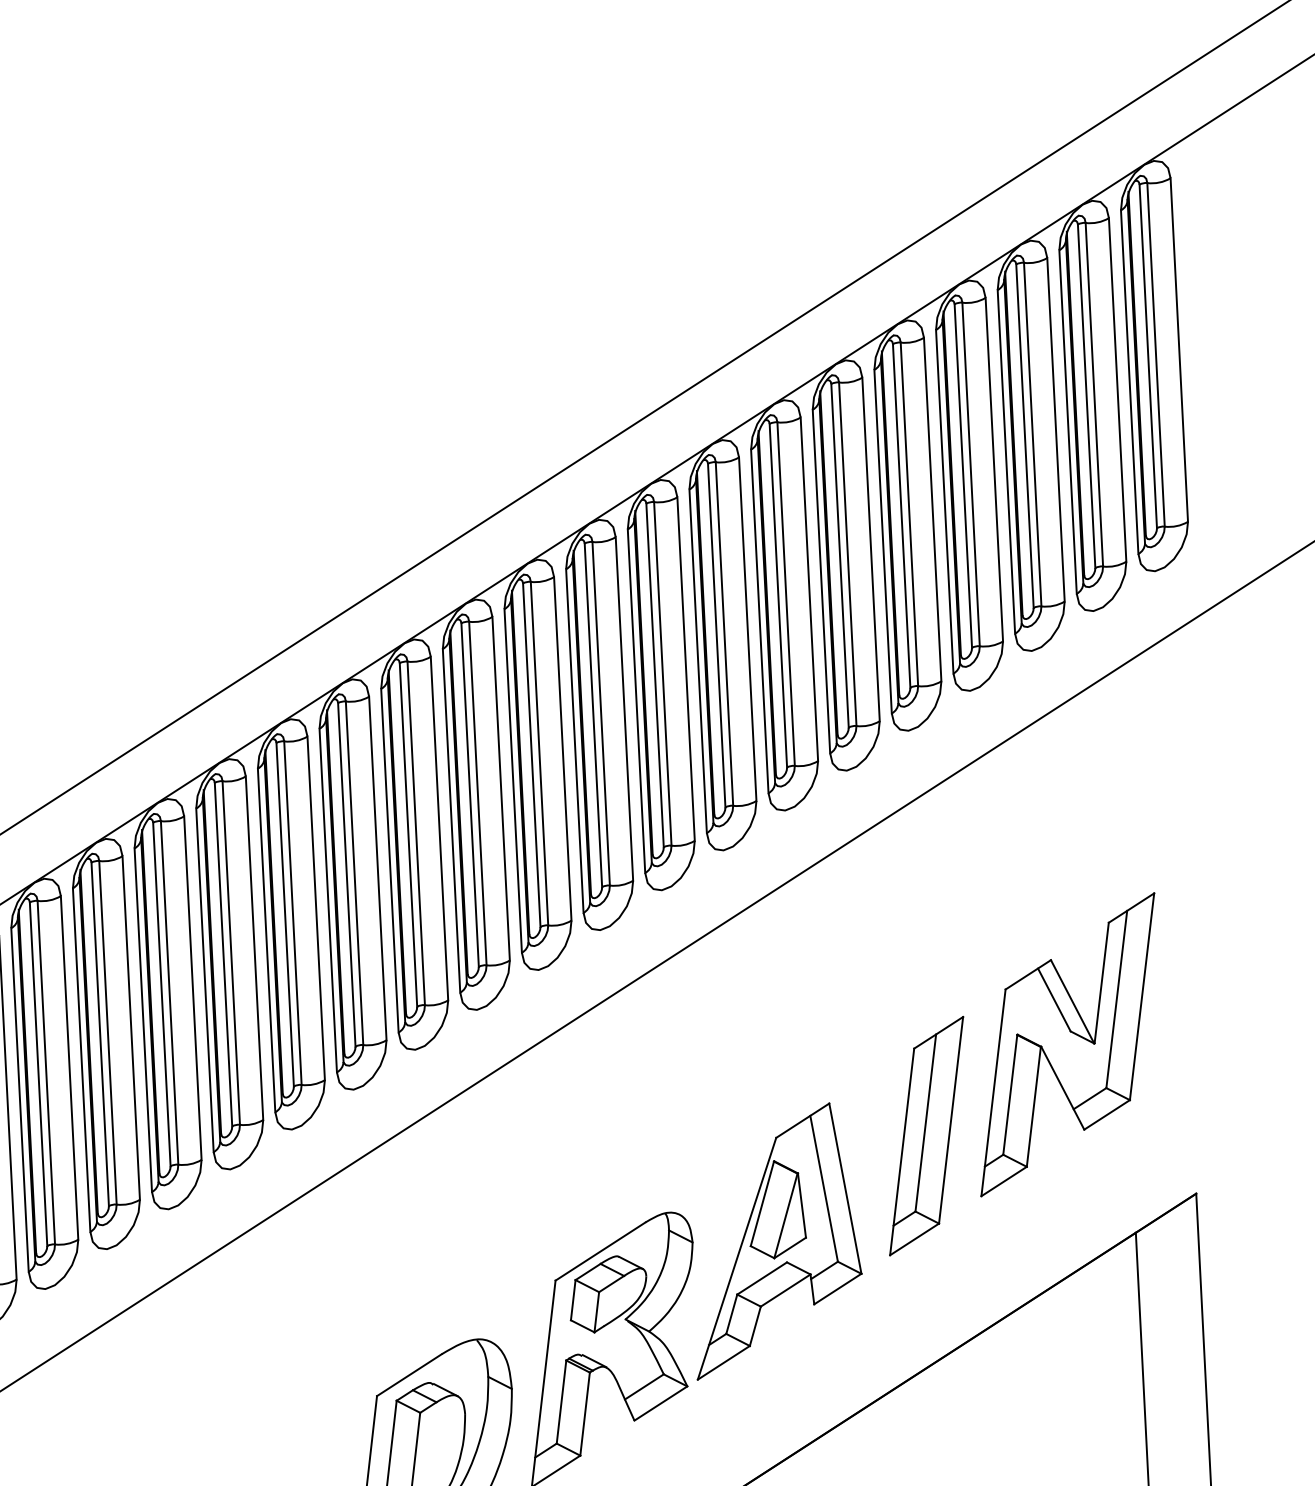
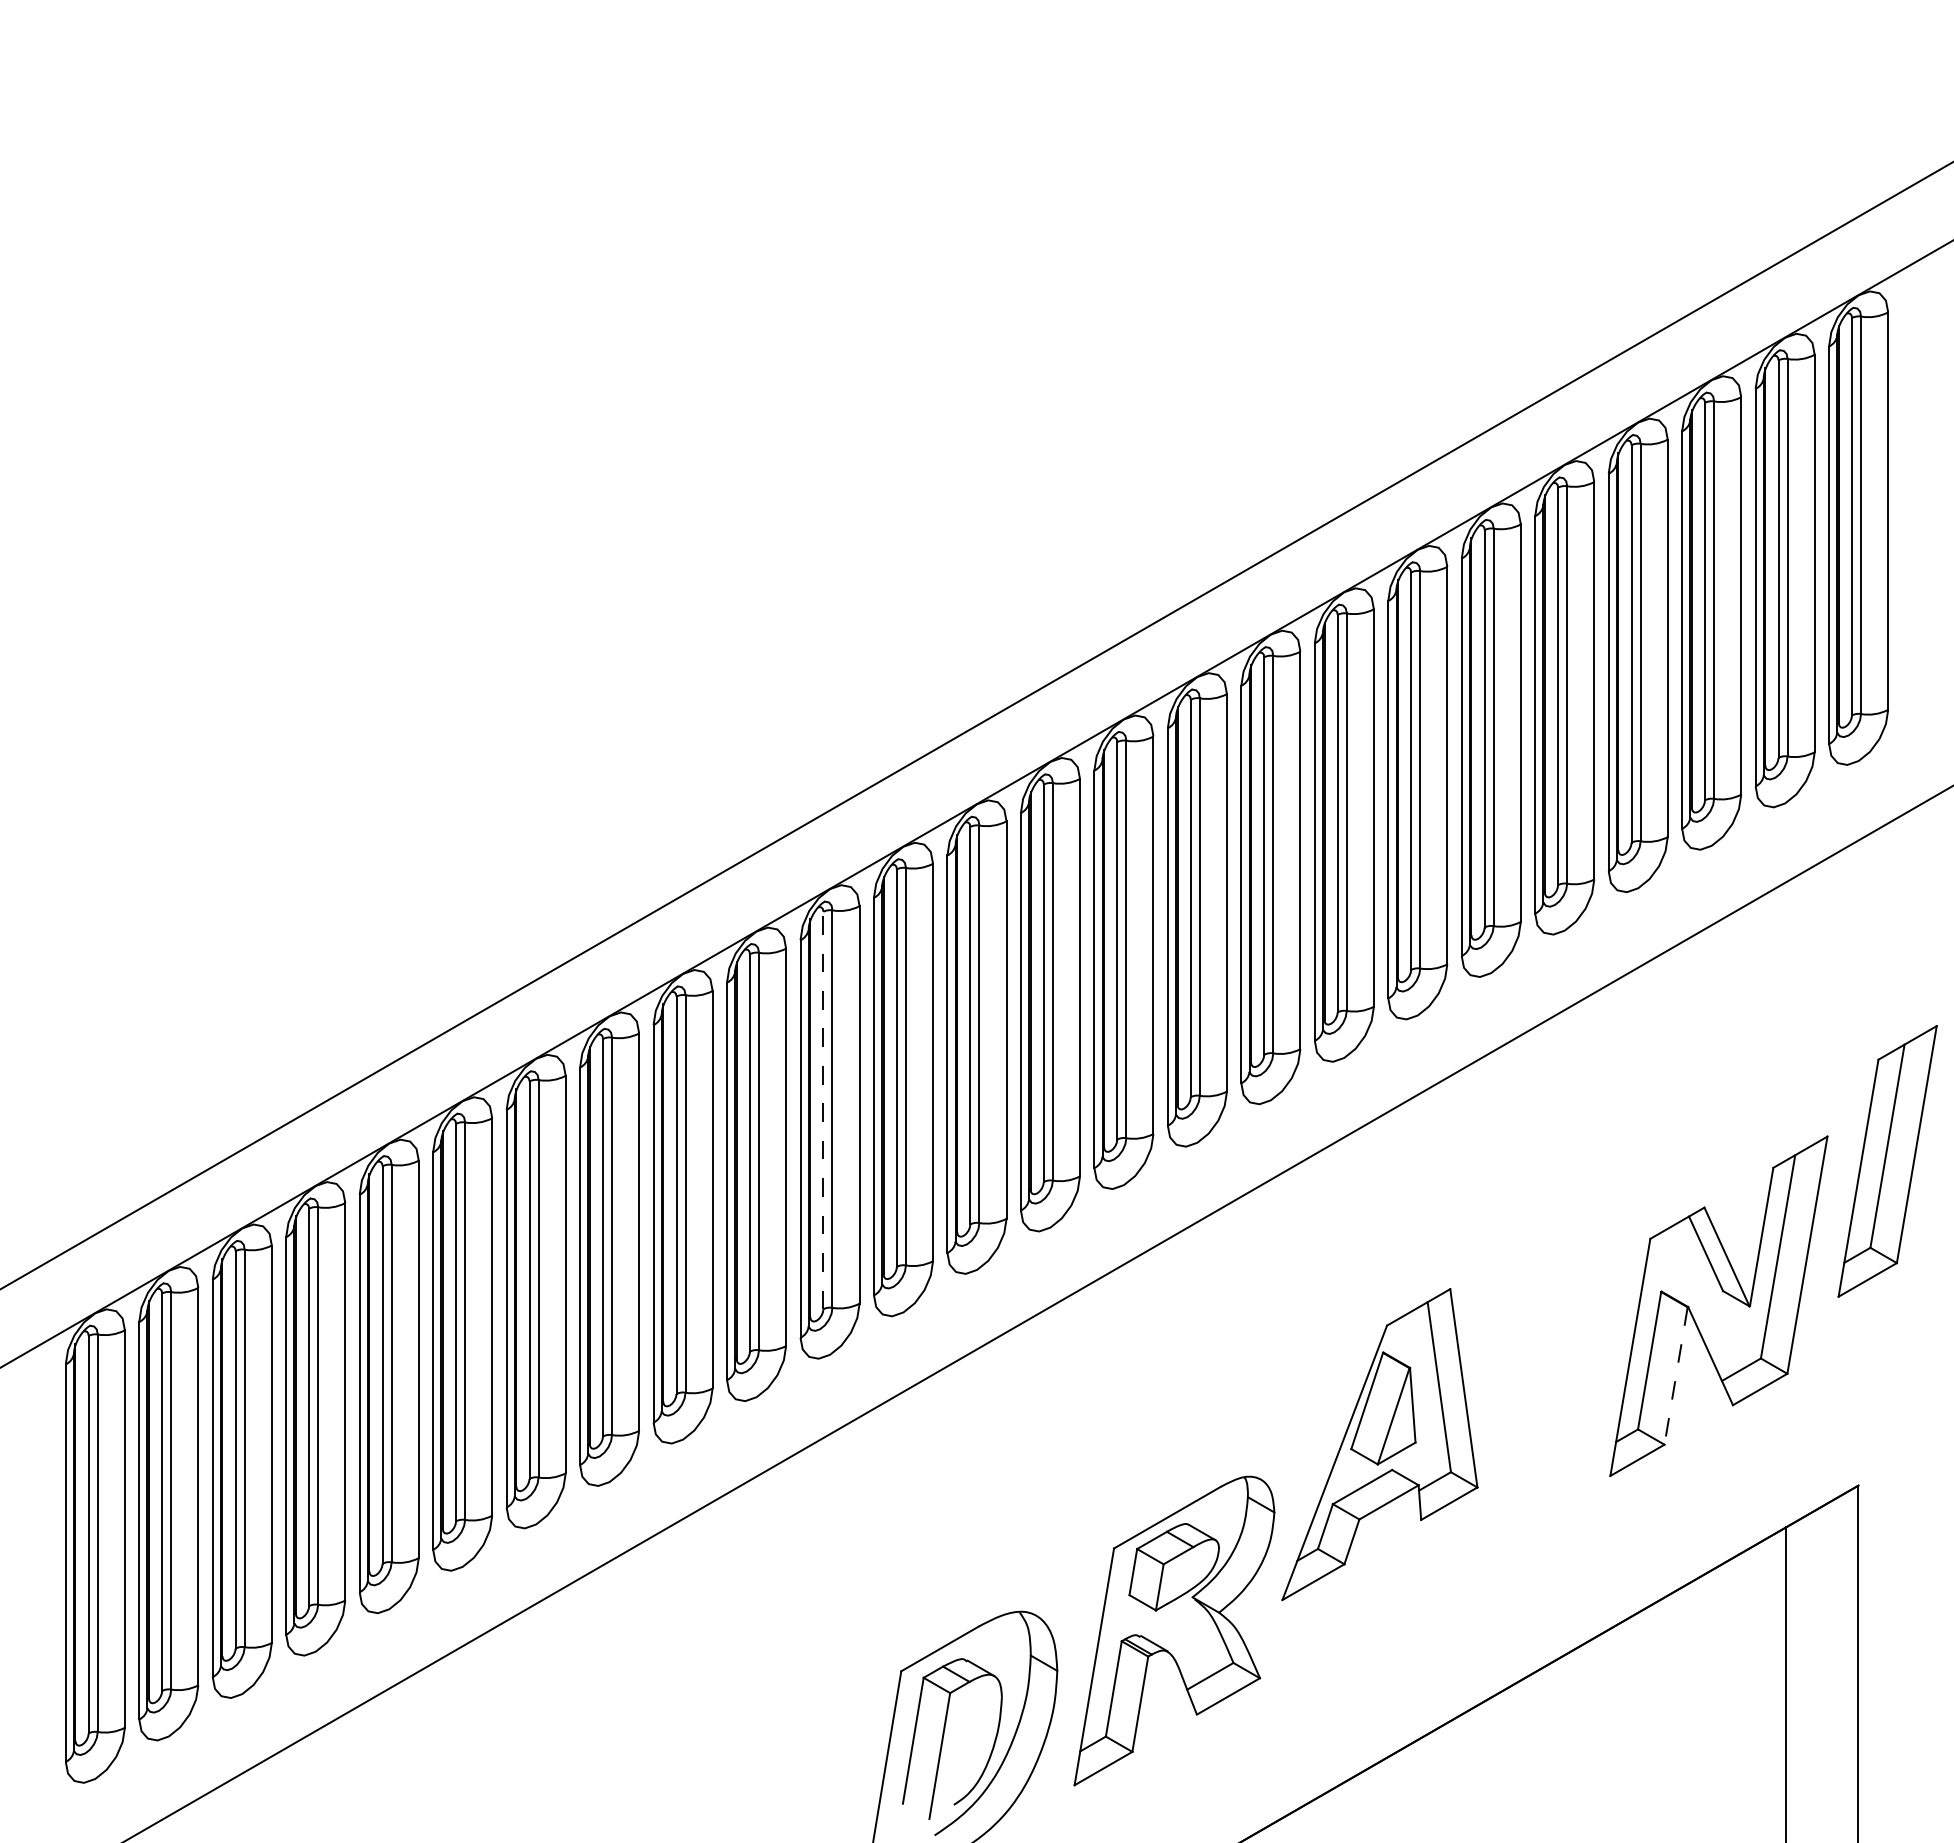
line: (285, 914) -> (823, 1110), solid -> dashed
line: (1034, 1107) -> (1676, 1376), solid -> dashed
part: (926, 1136) -> (1887, 1161), moved
part: (774, 1240) -> (1379, 1444), moved

